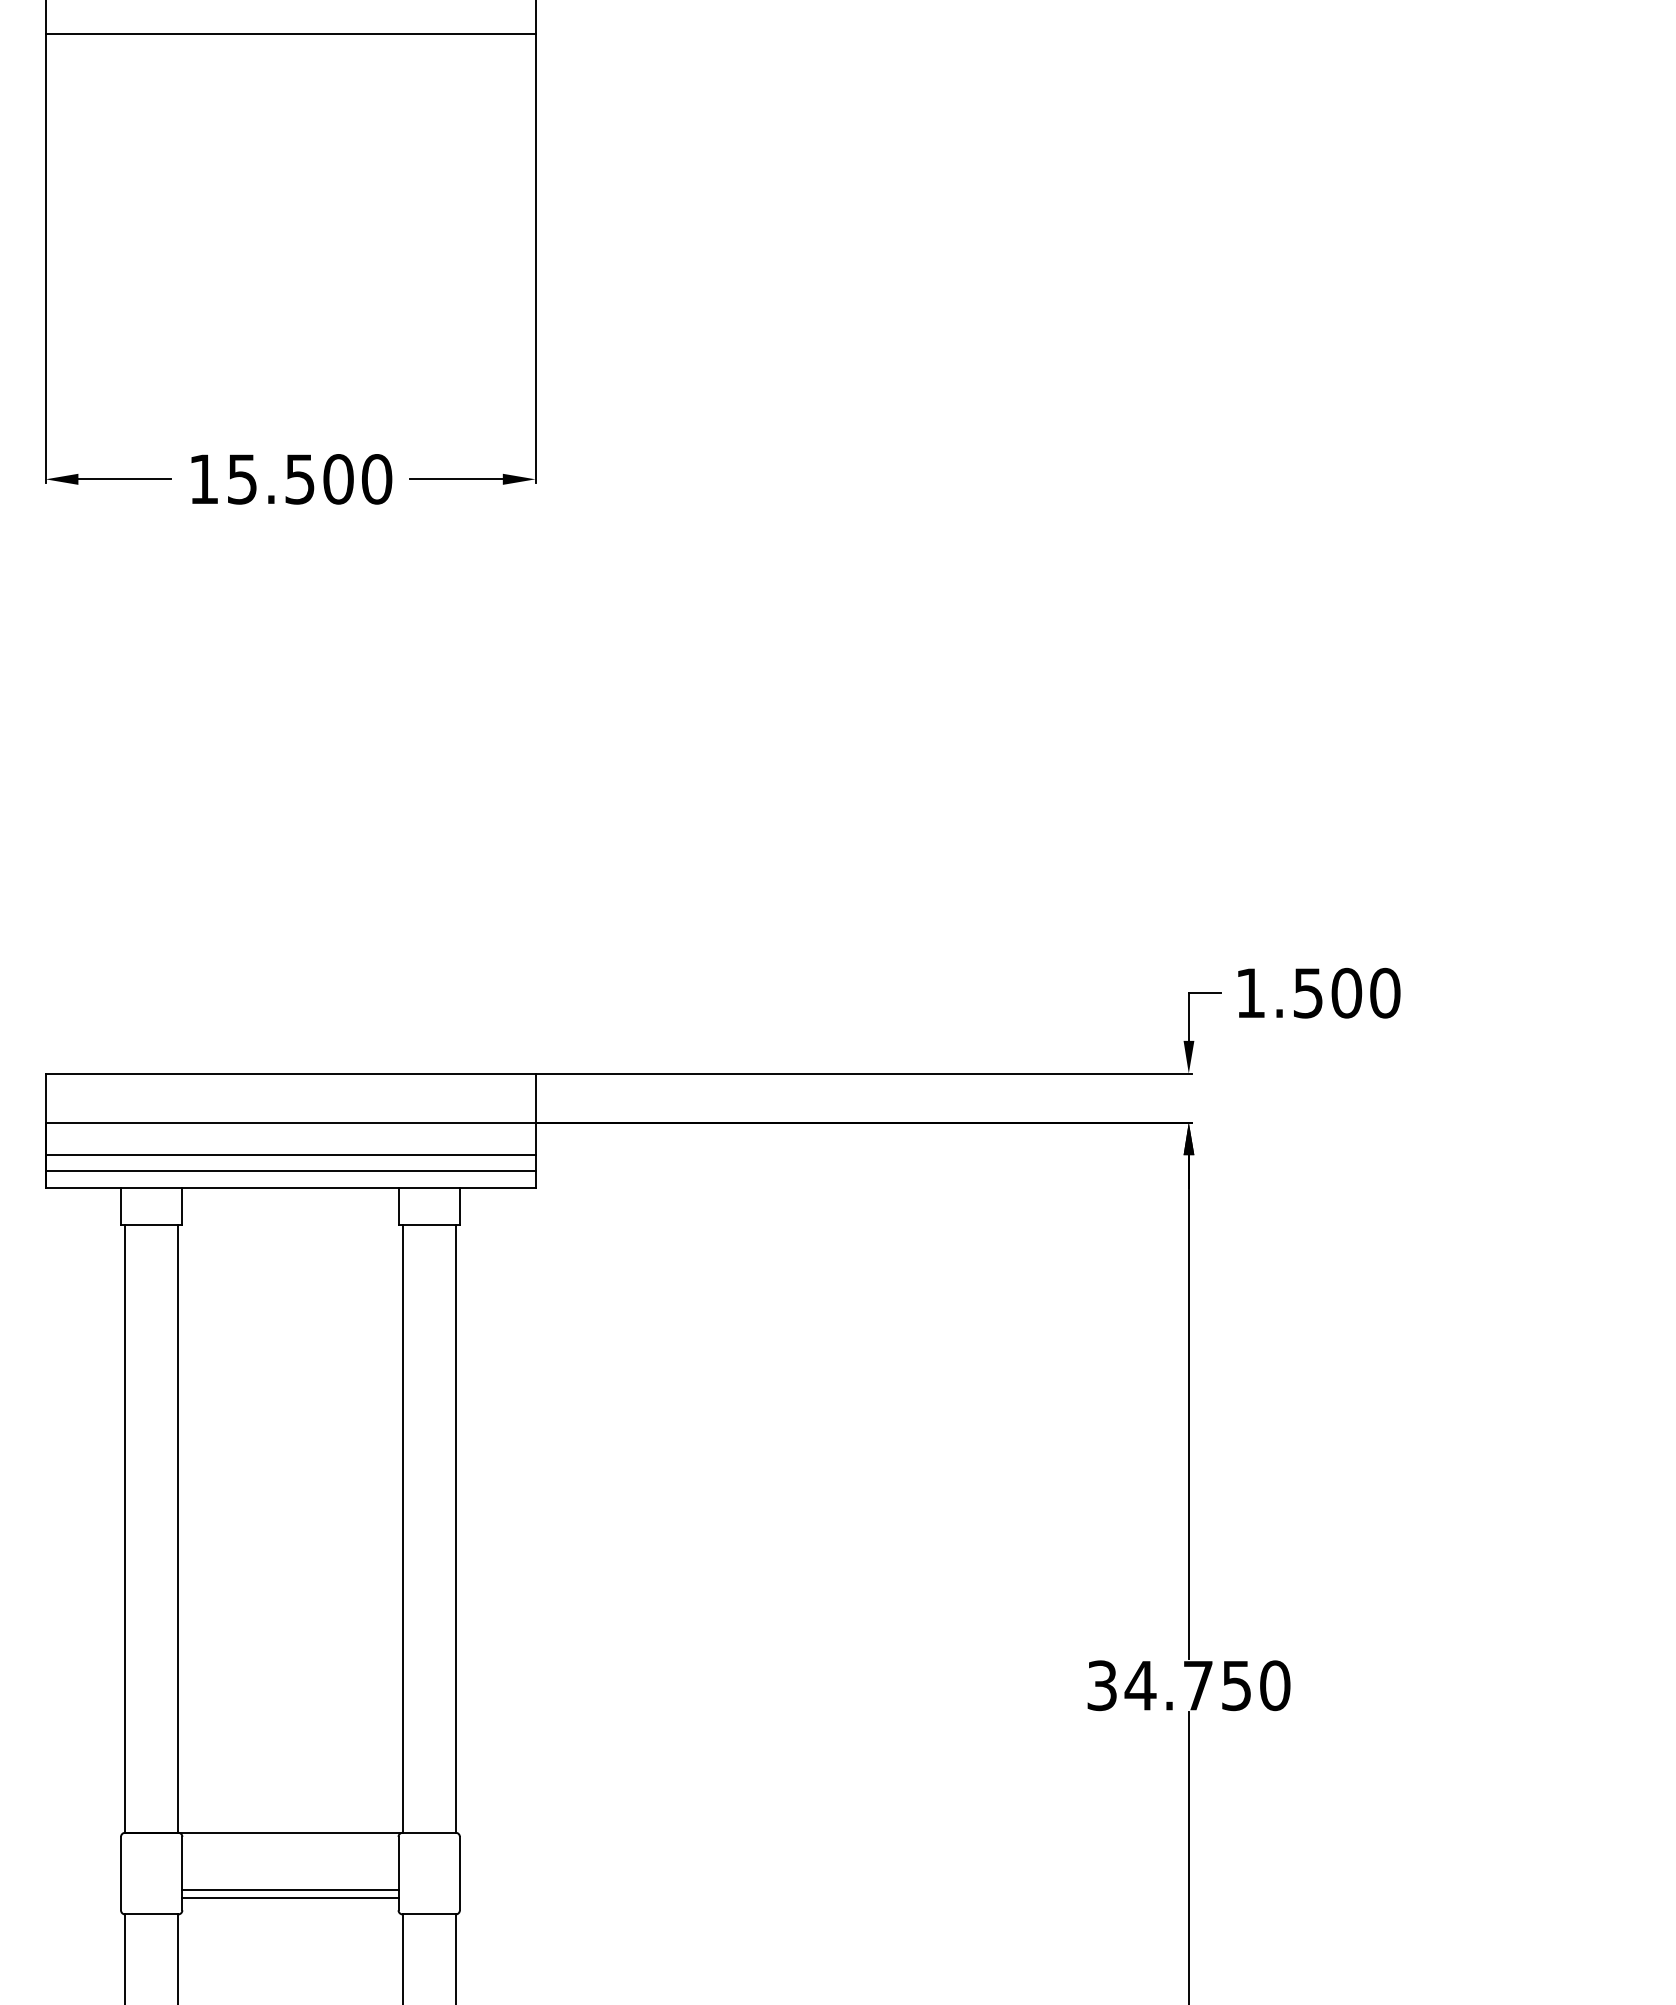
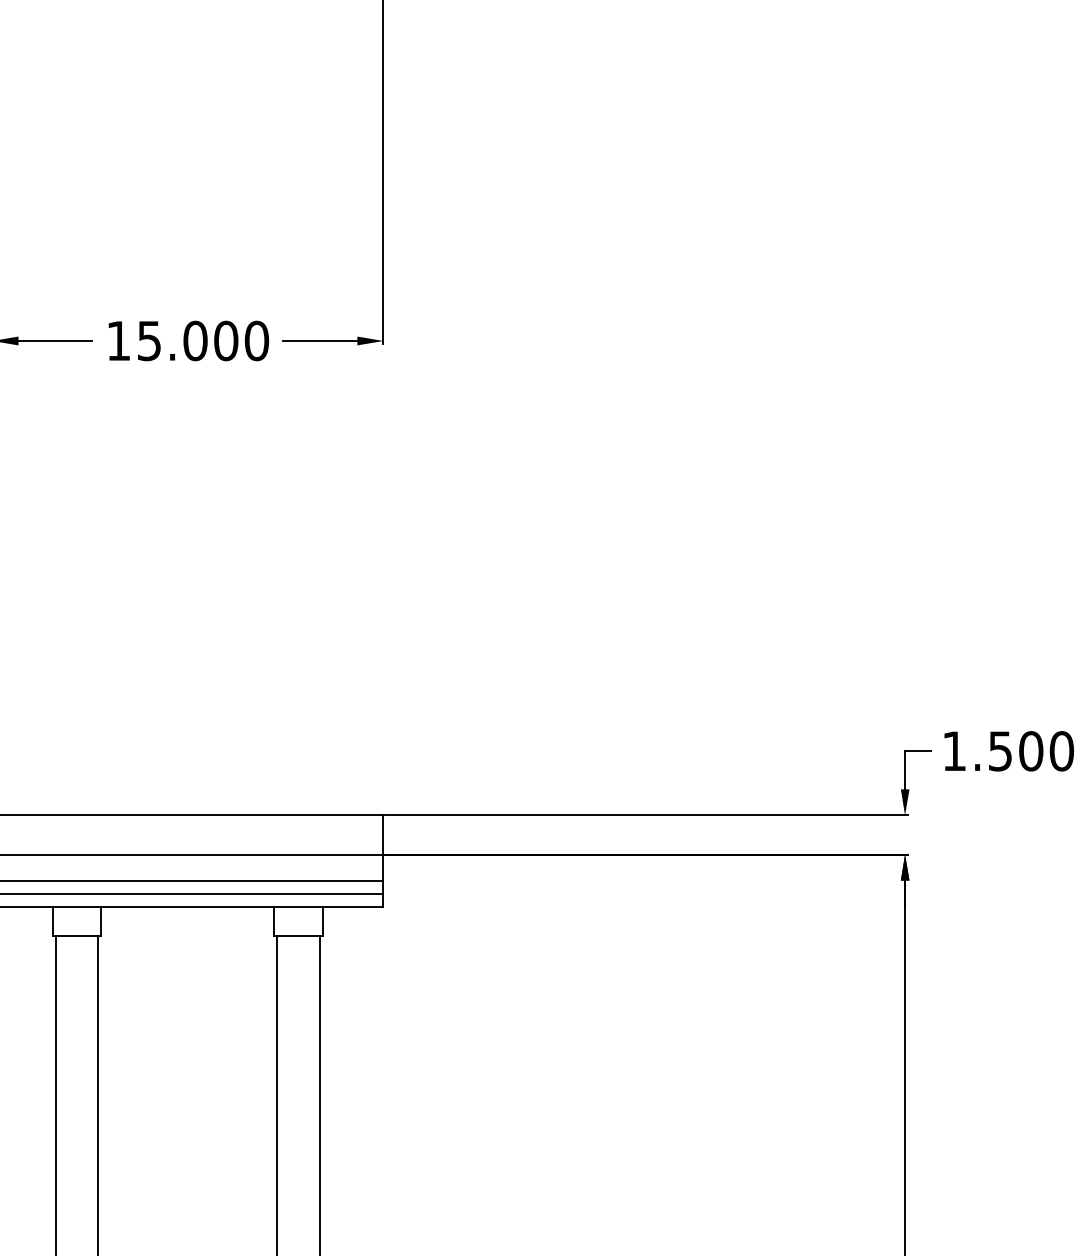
text: (300, 479) -> (195, 341), 15.500 -> 15.000

